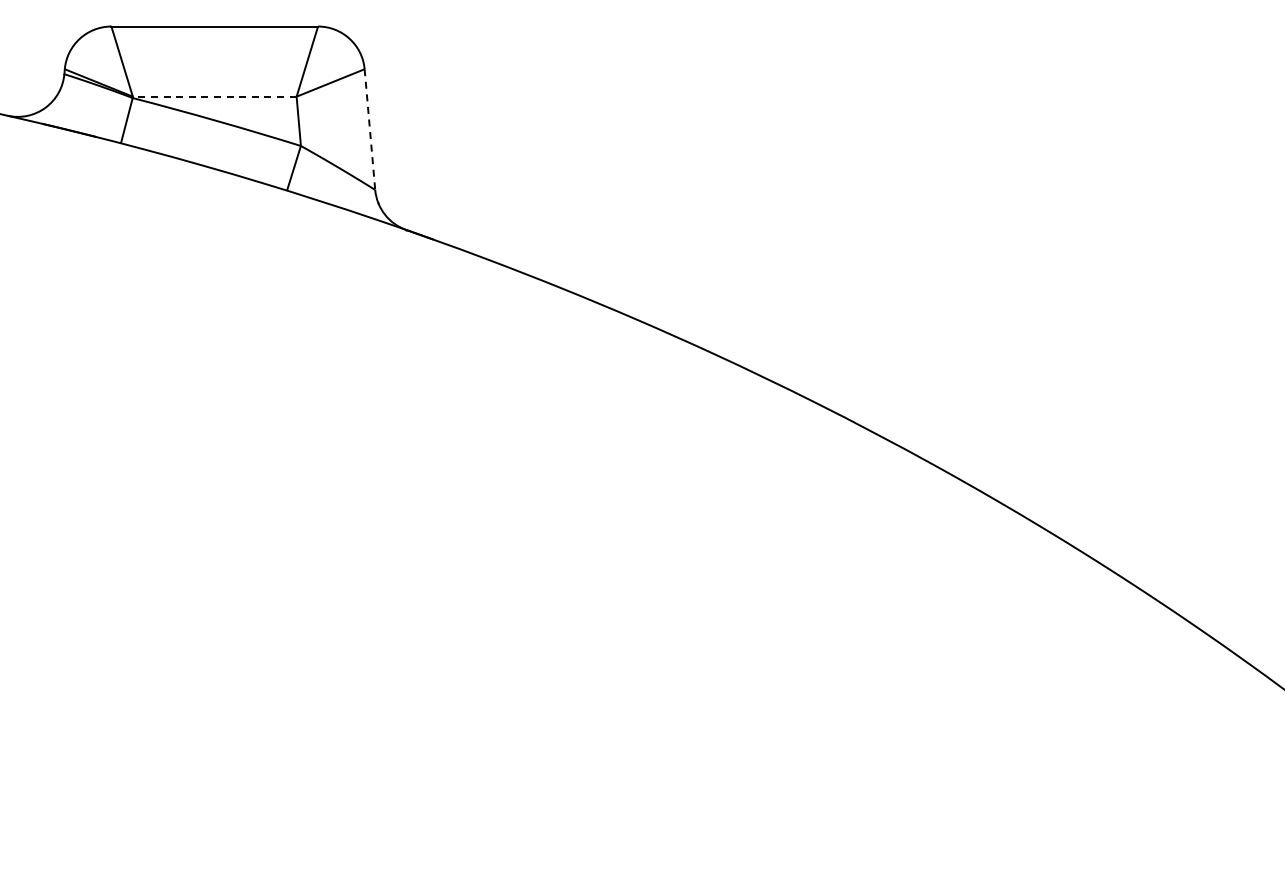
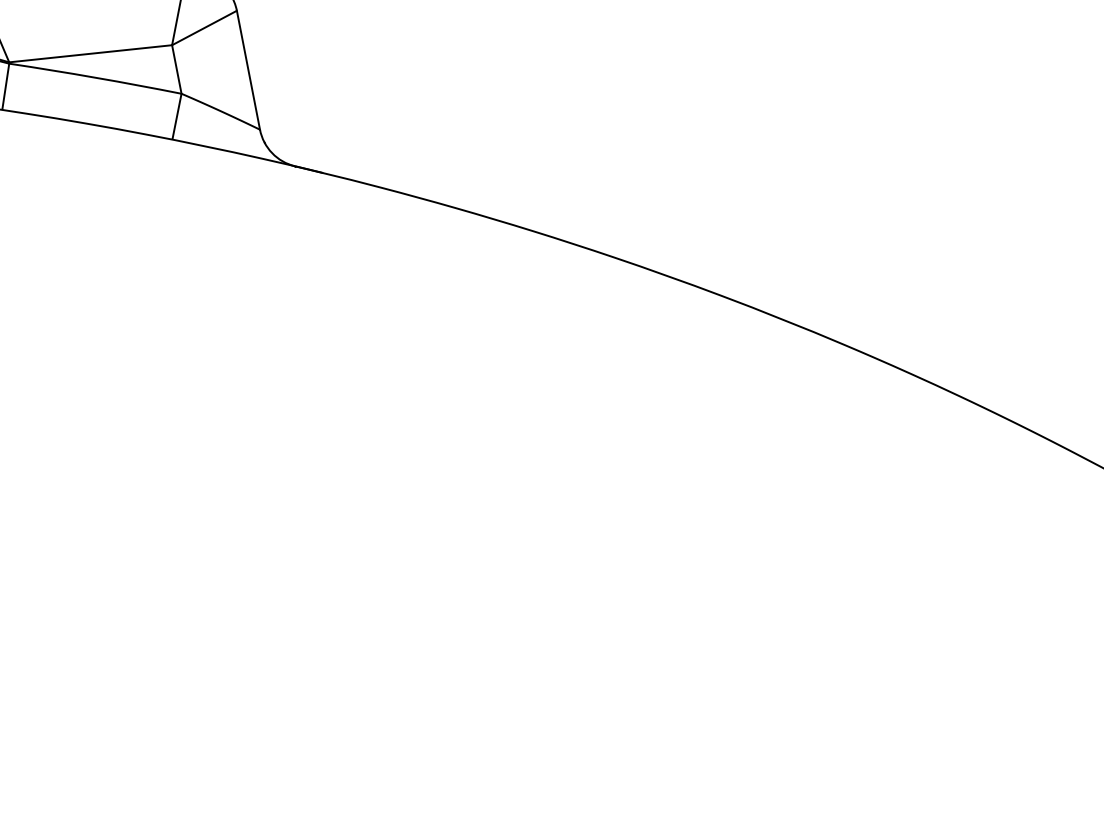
line: (214, 96) -> (90, 53), dashed -> solid
line: (369, 129) -> (248, 70), dashed -> solid

